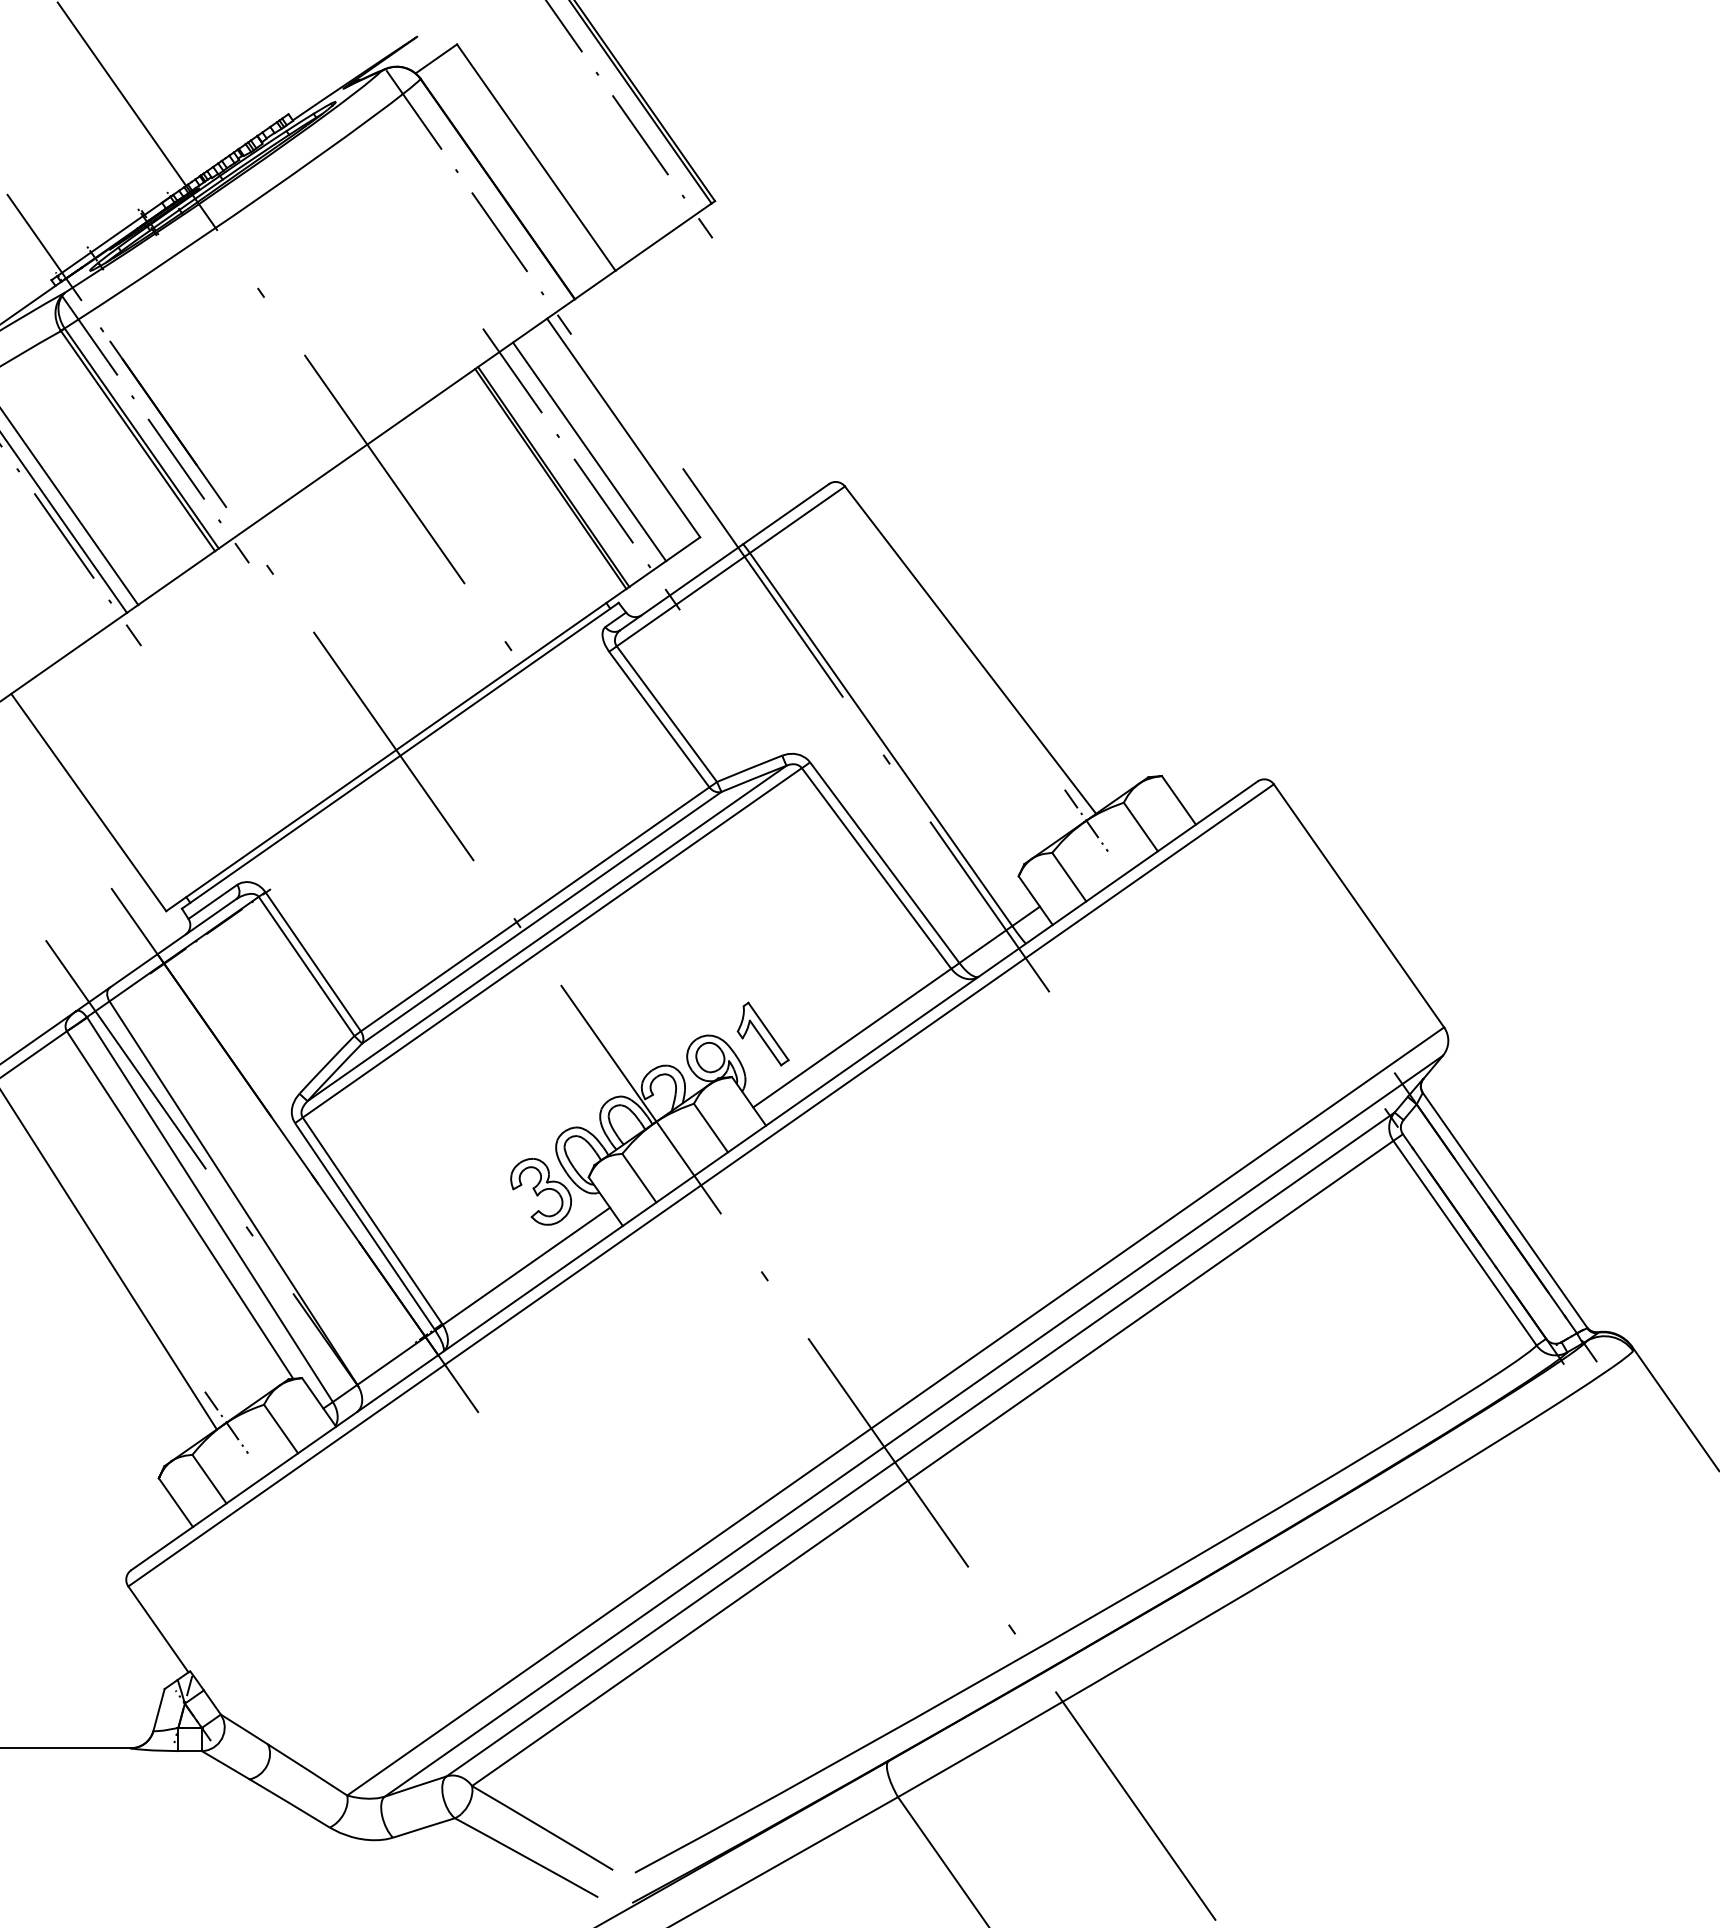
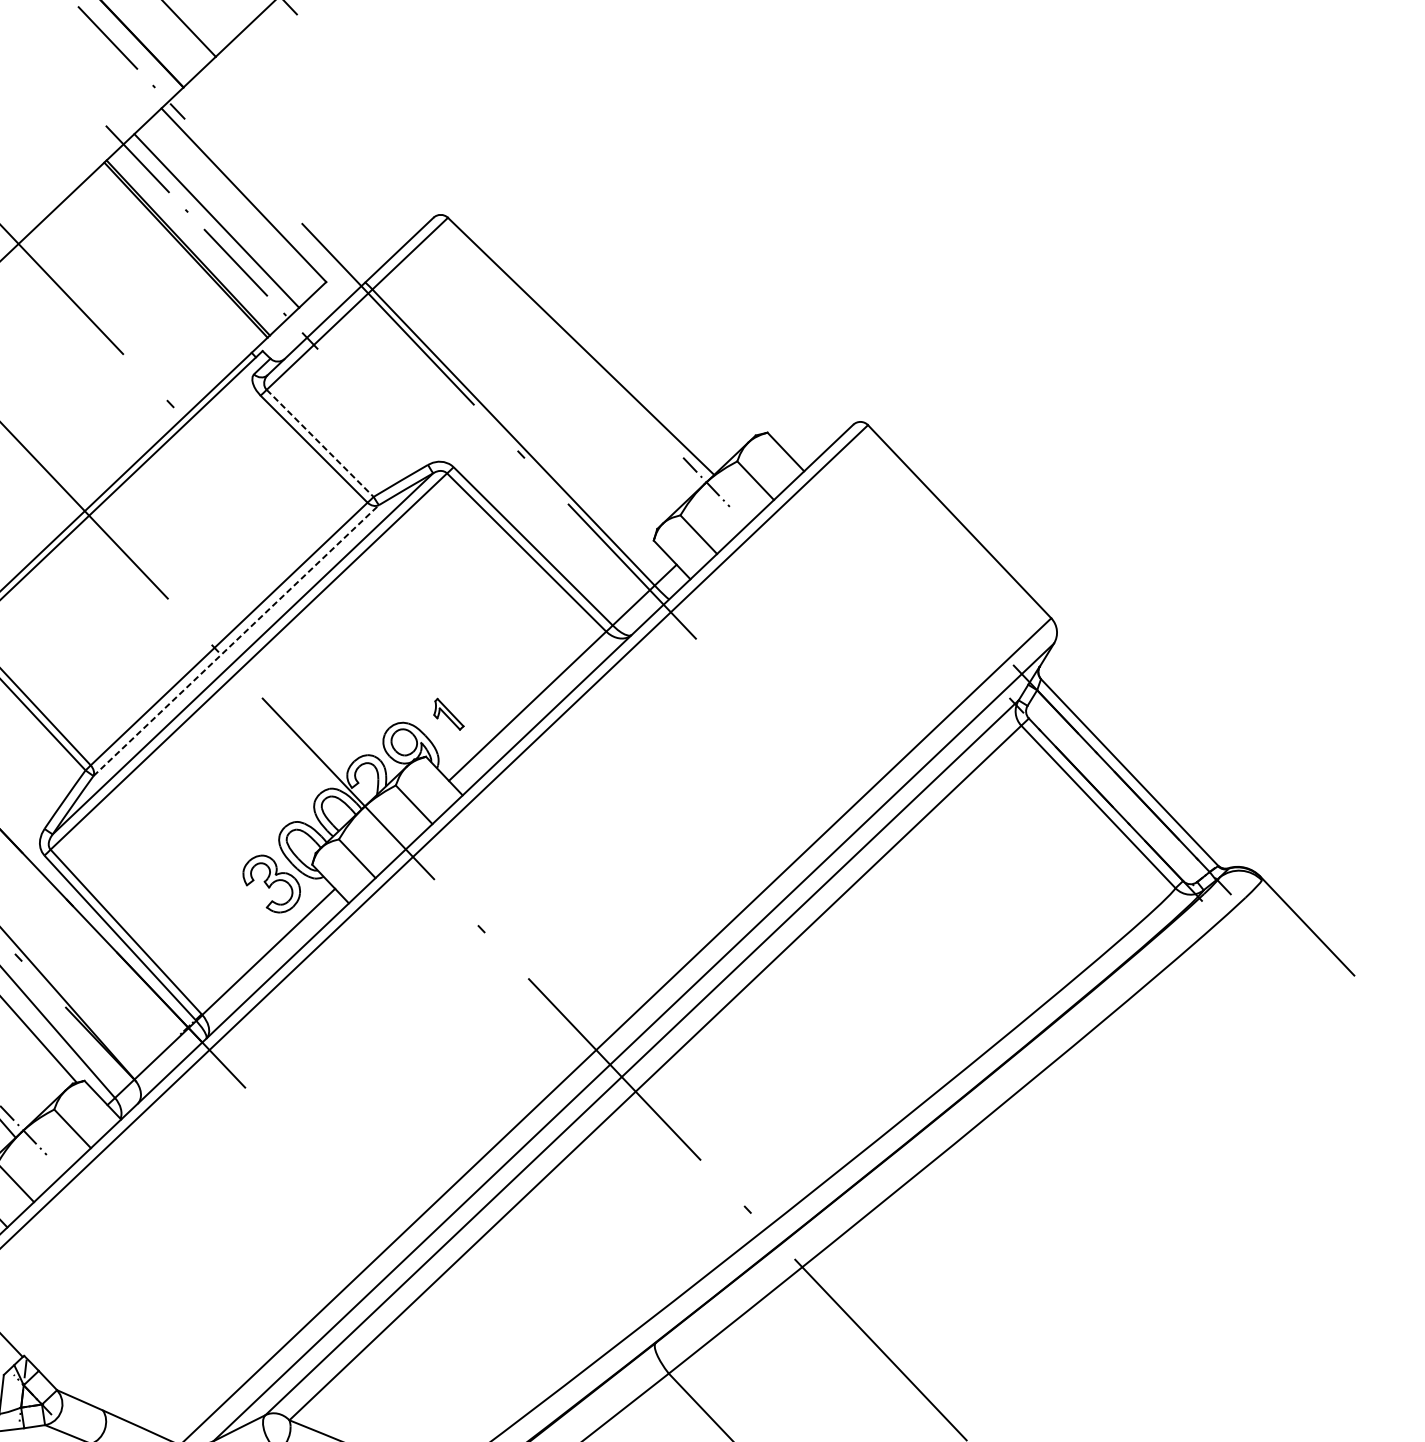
line: (667, 714) -> (320, 443), solid -> dashed
line: (542, 917) -> (236, 640), solid -> dashed
part: (762, 1033) -> (447, 714), size x0.6

